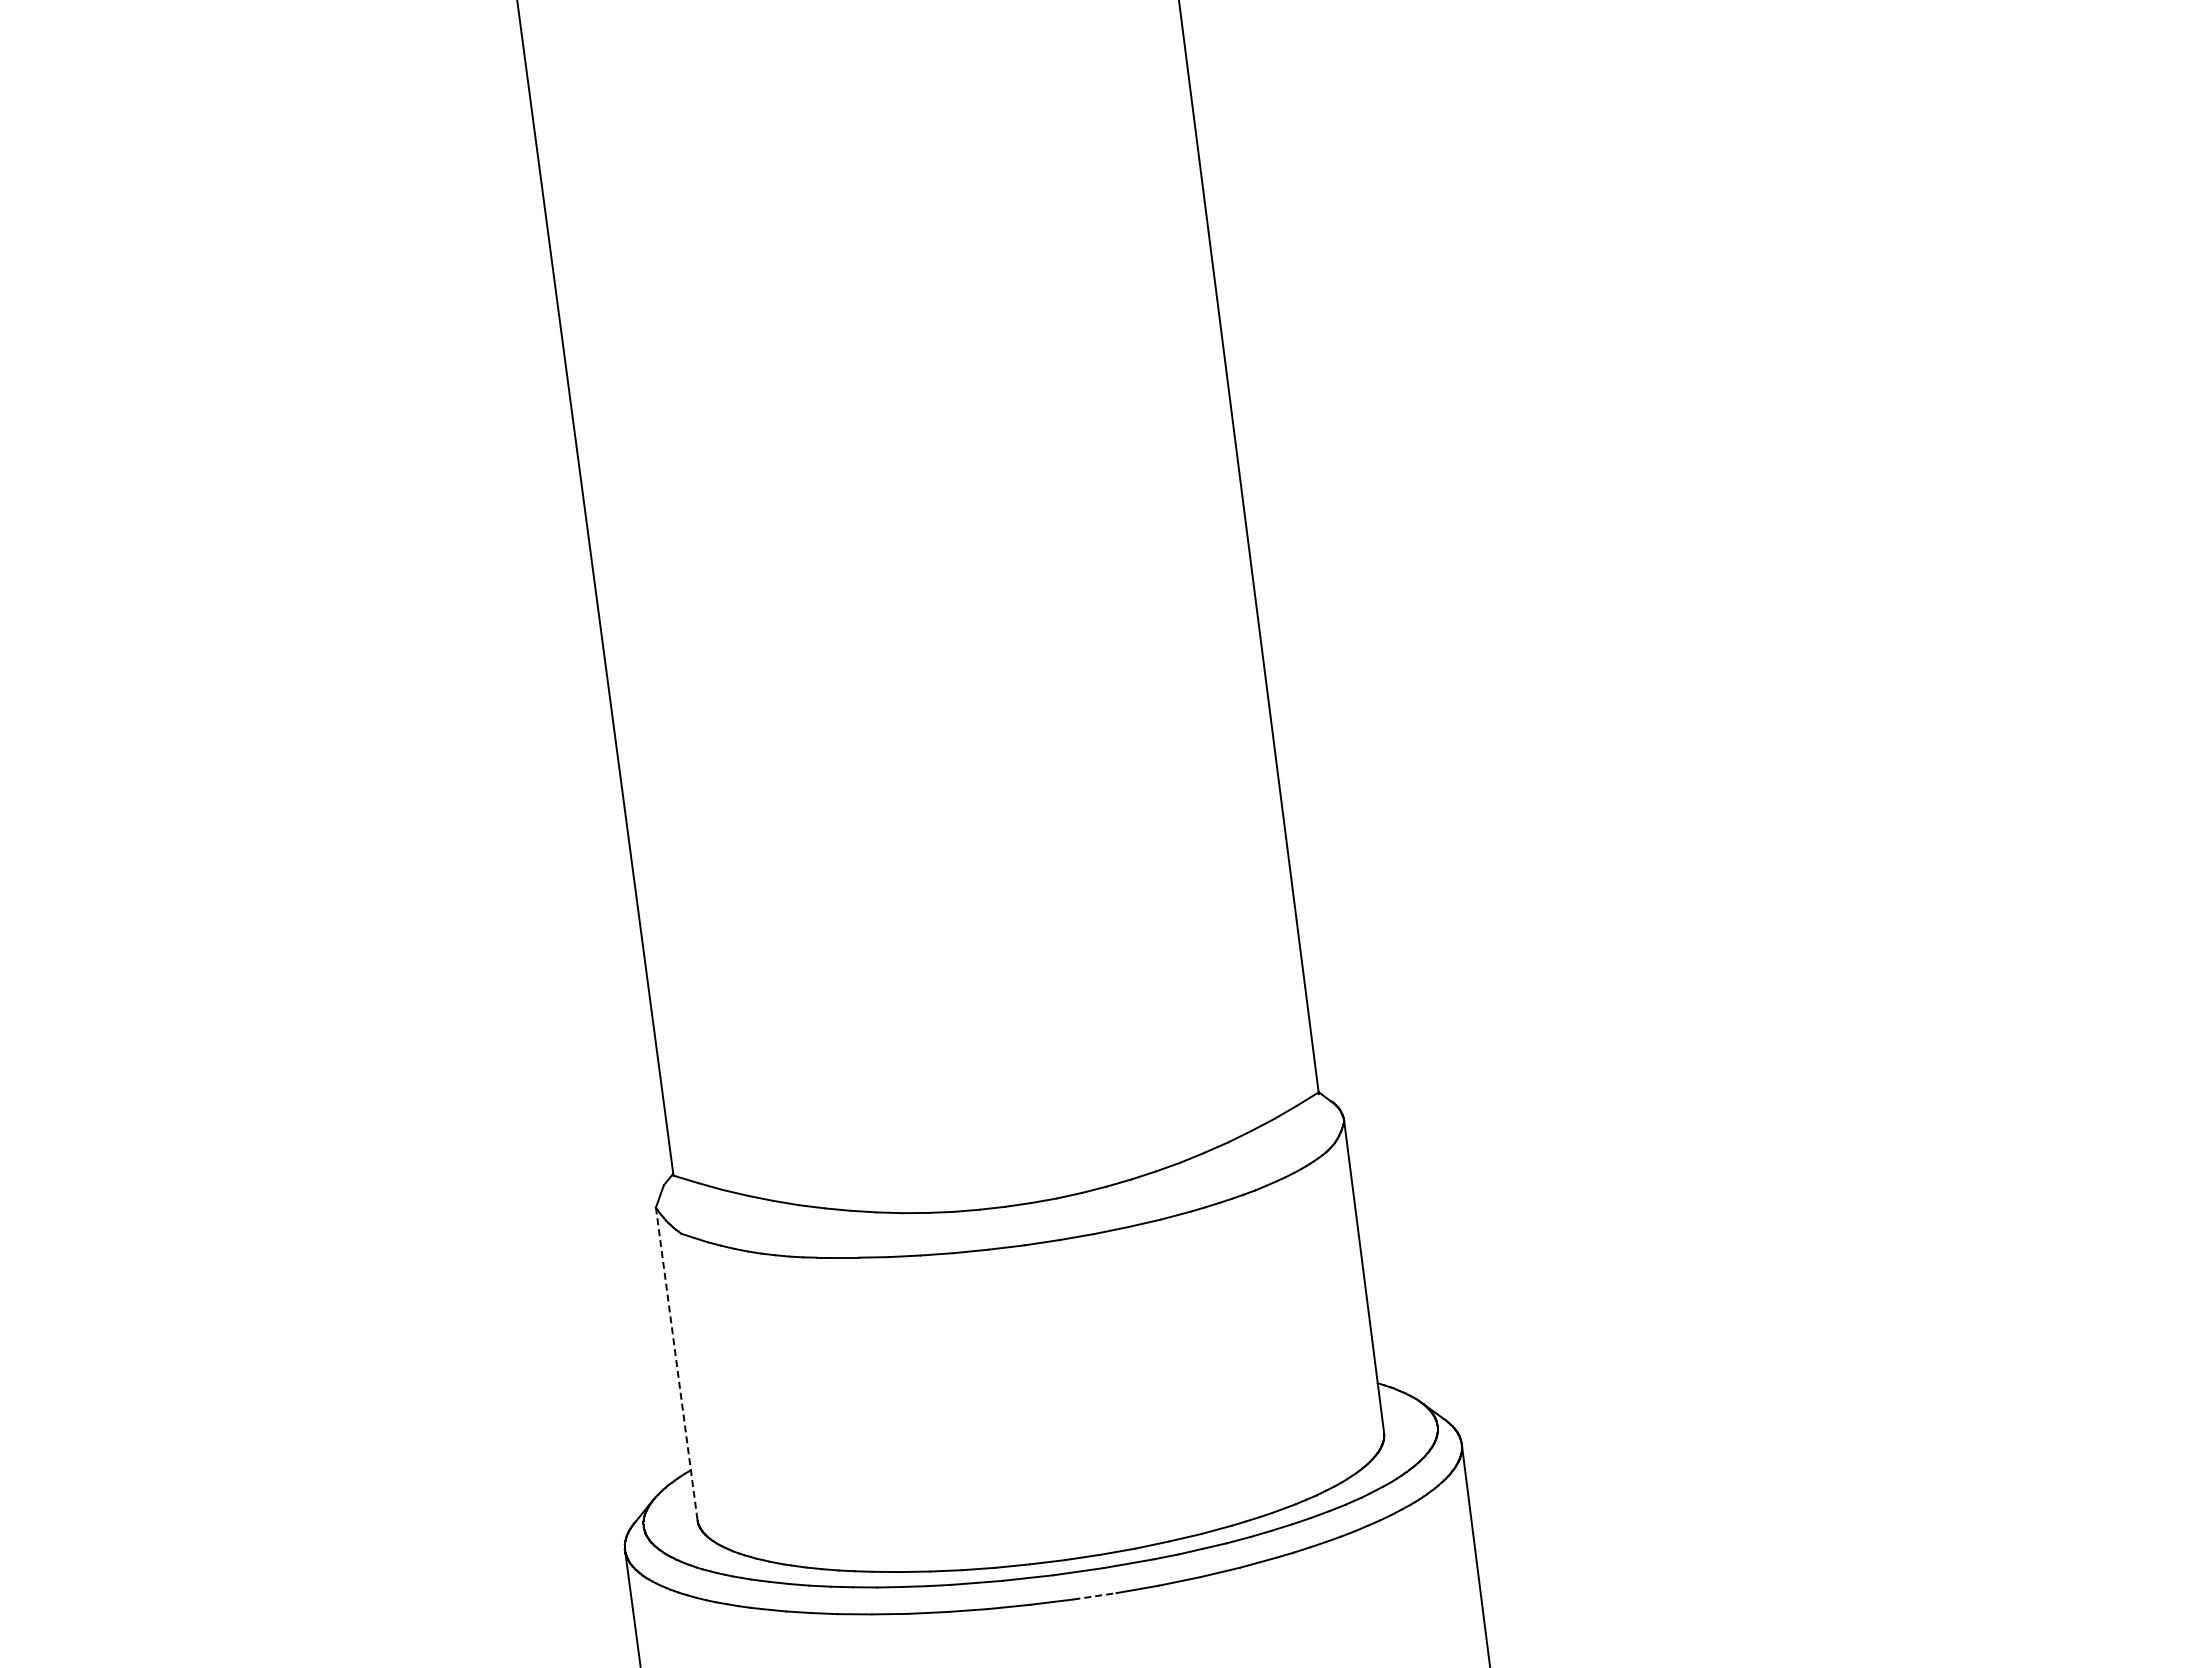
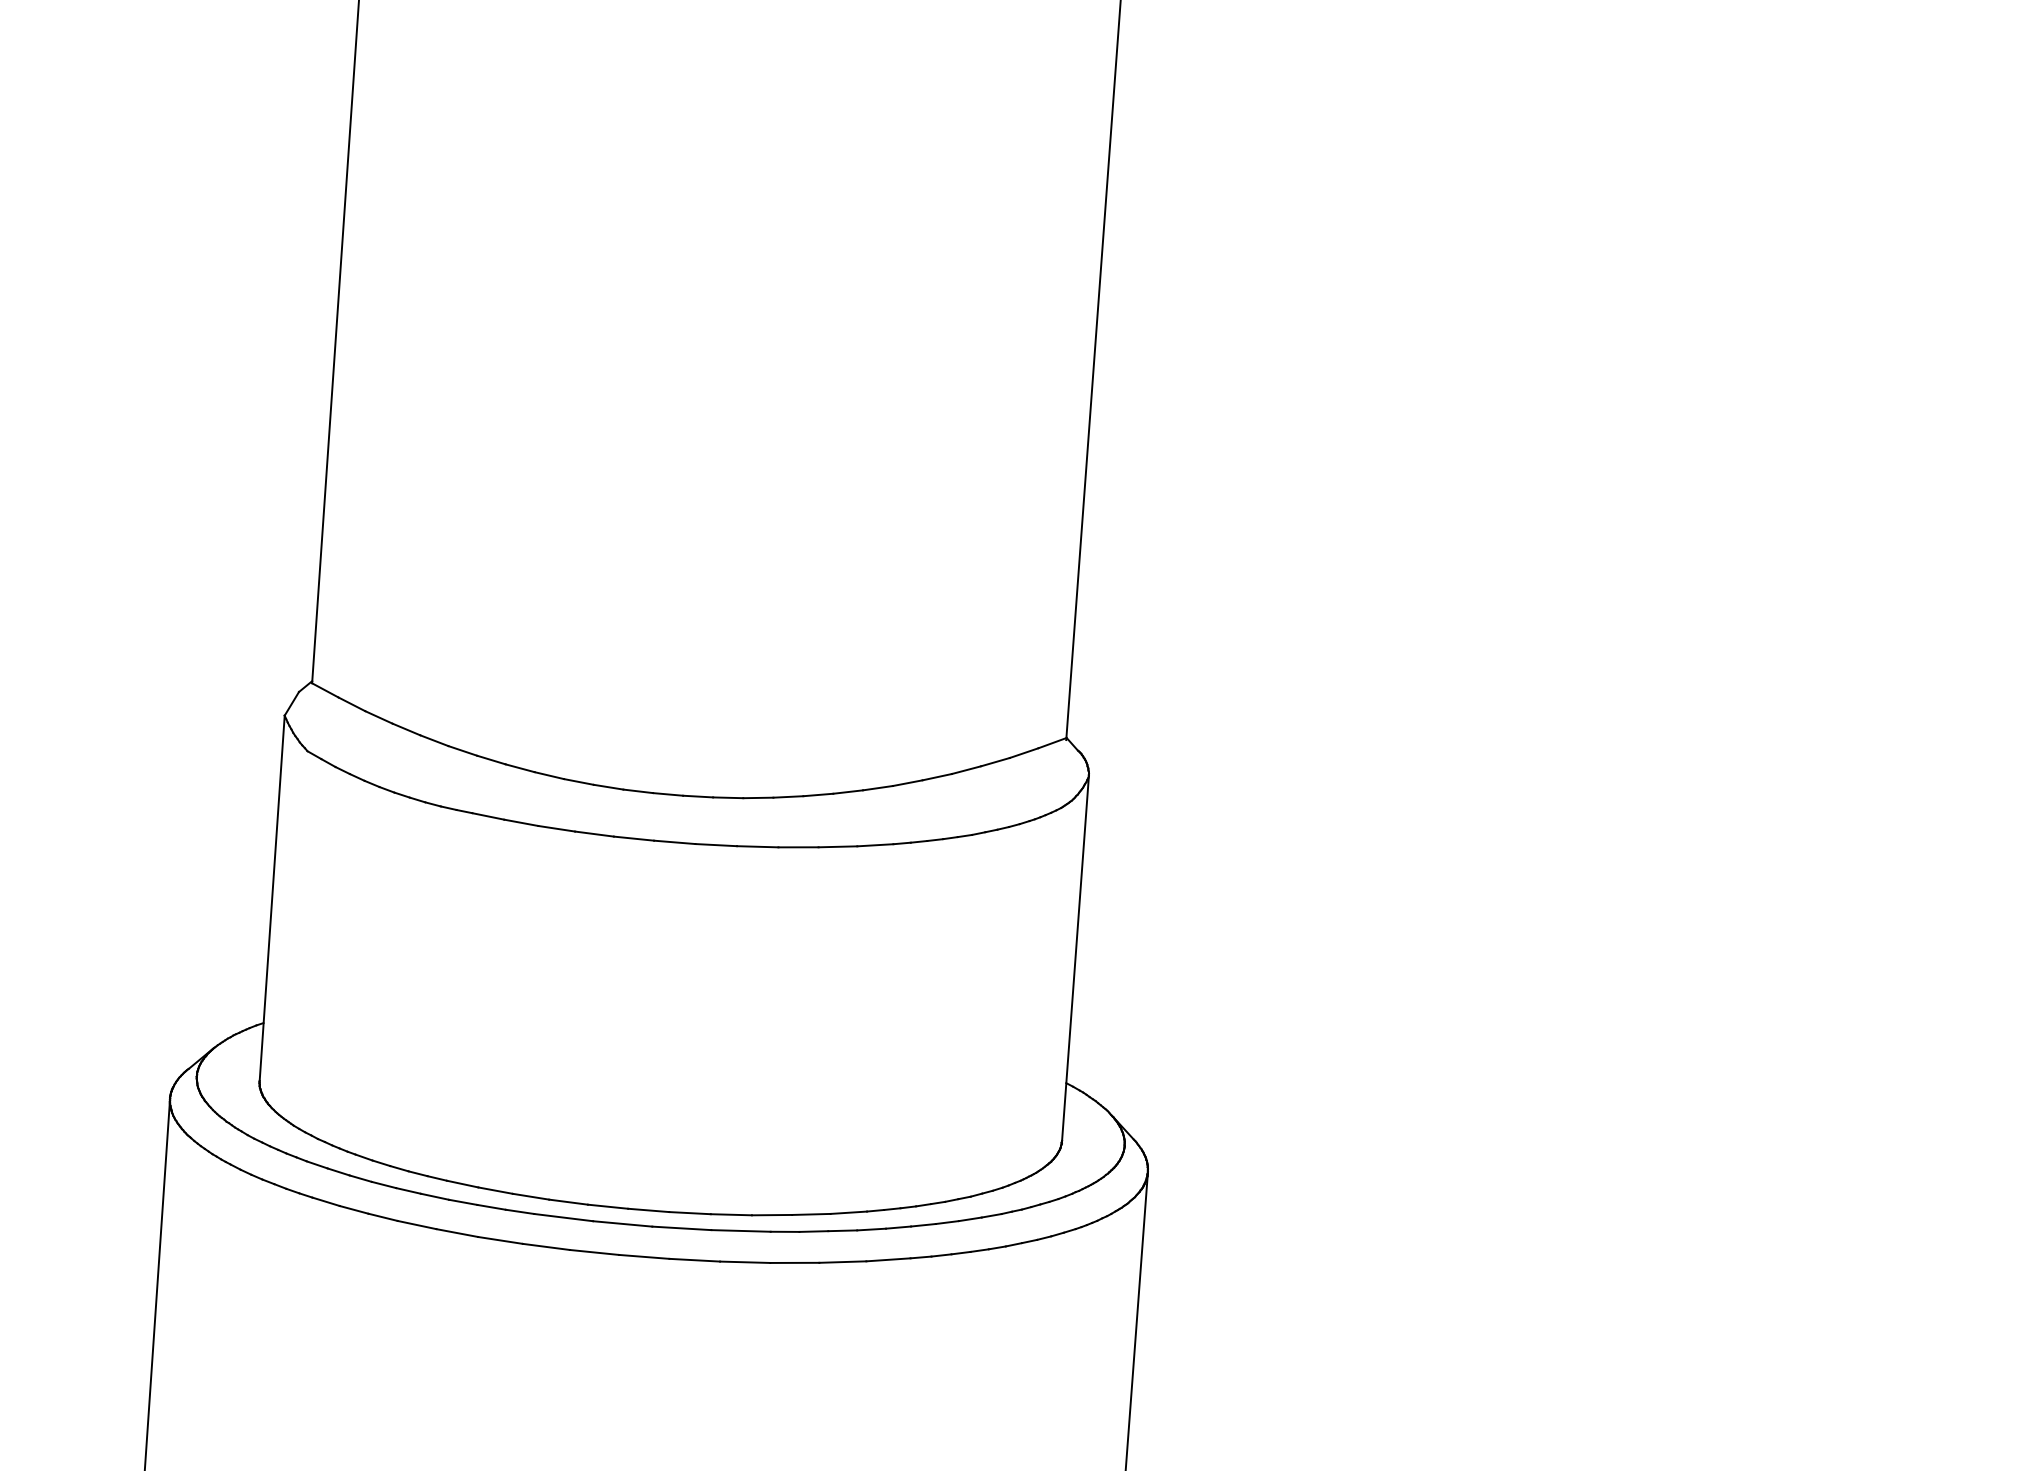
line: (676, 1363) -> (272, 898), dashed -> solid
line: (1094, 1596) -> (694, 1260), dashed -> solid

